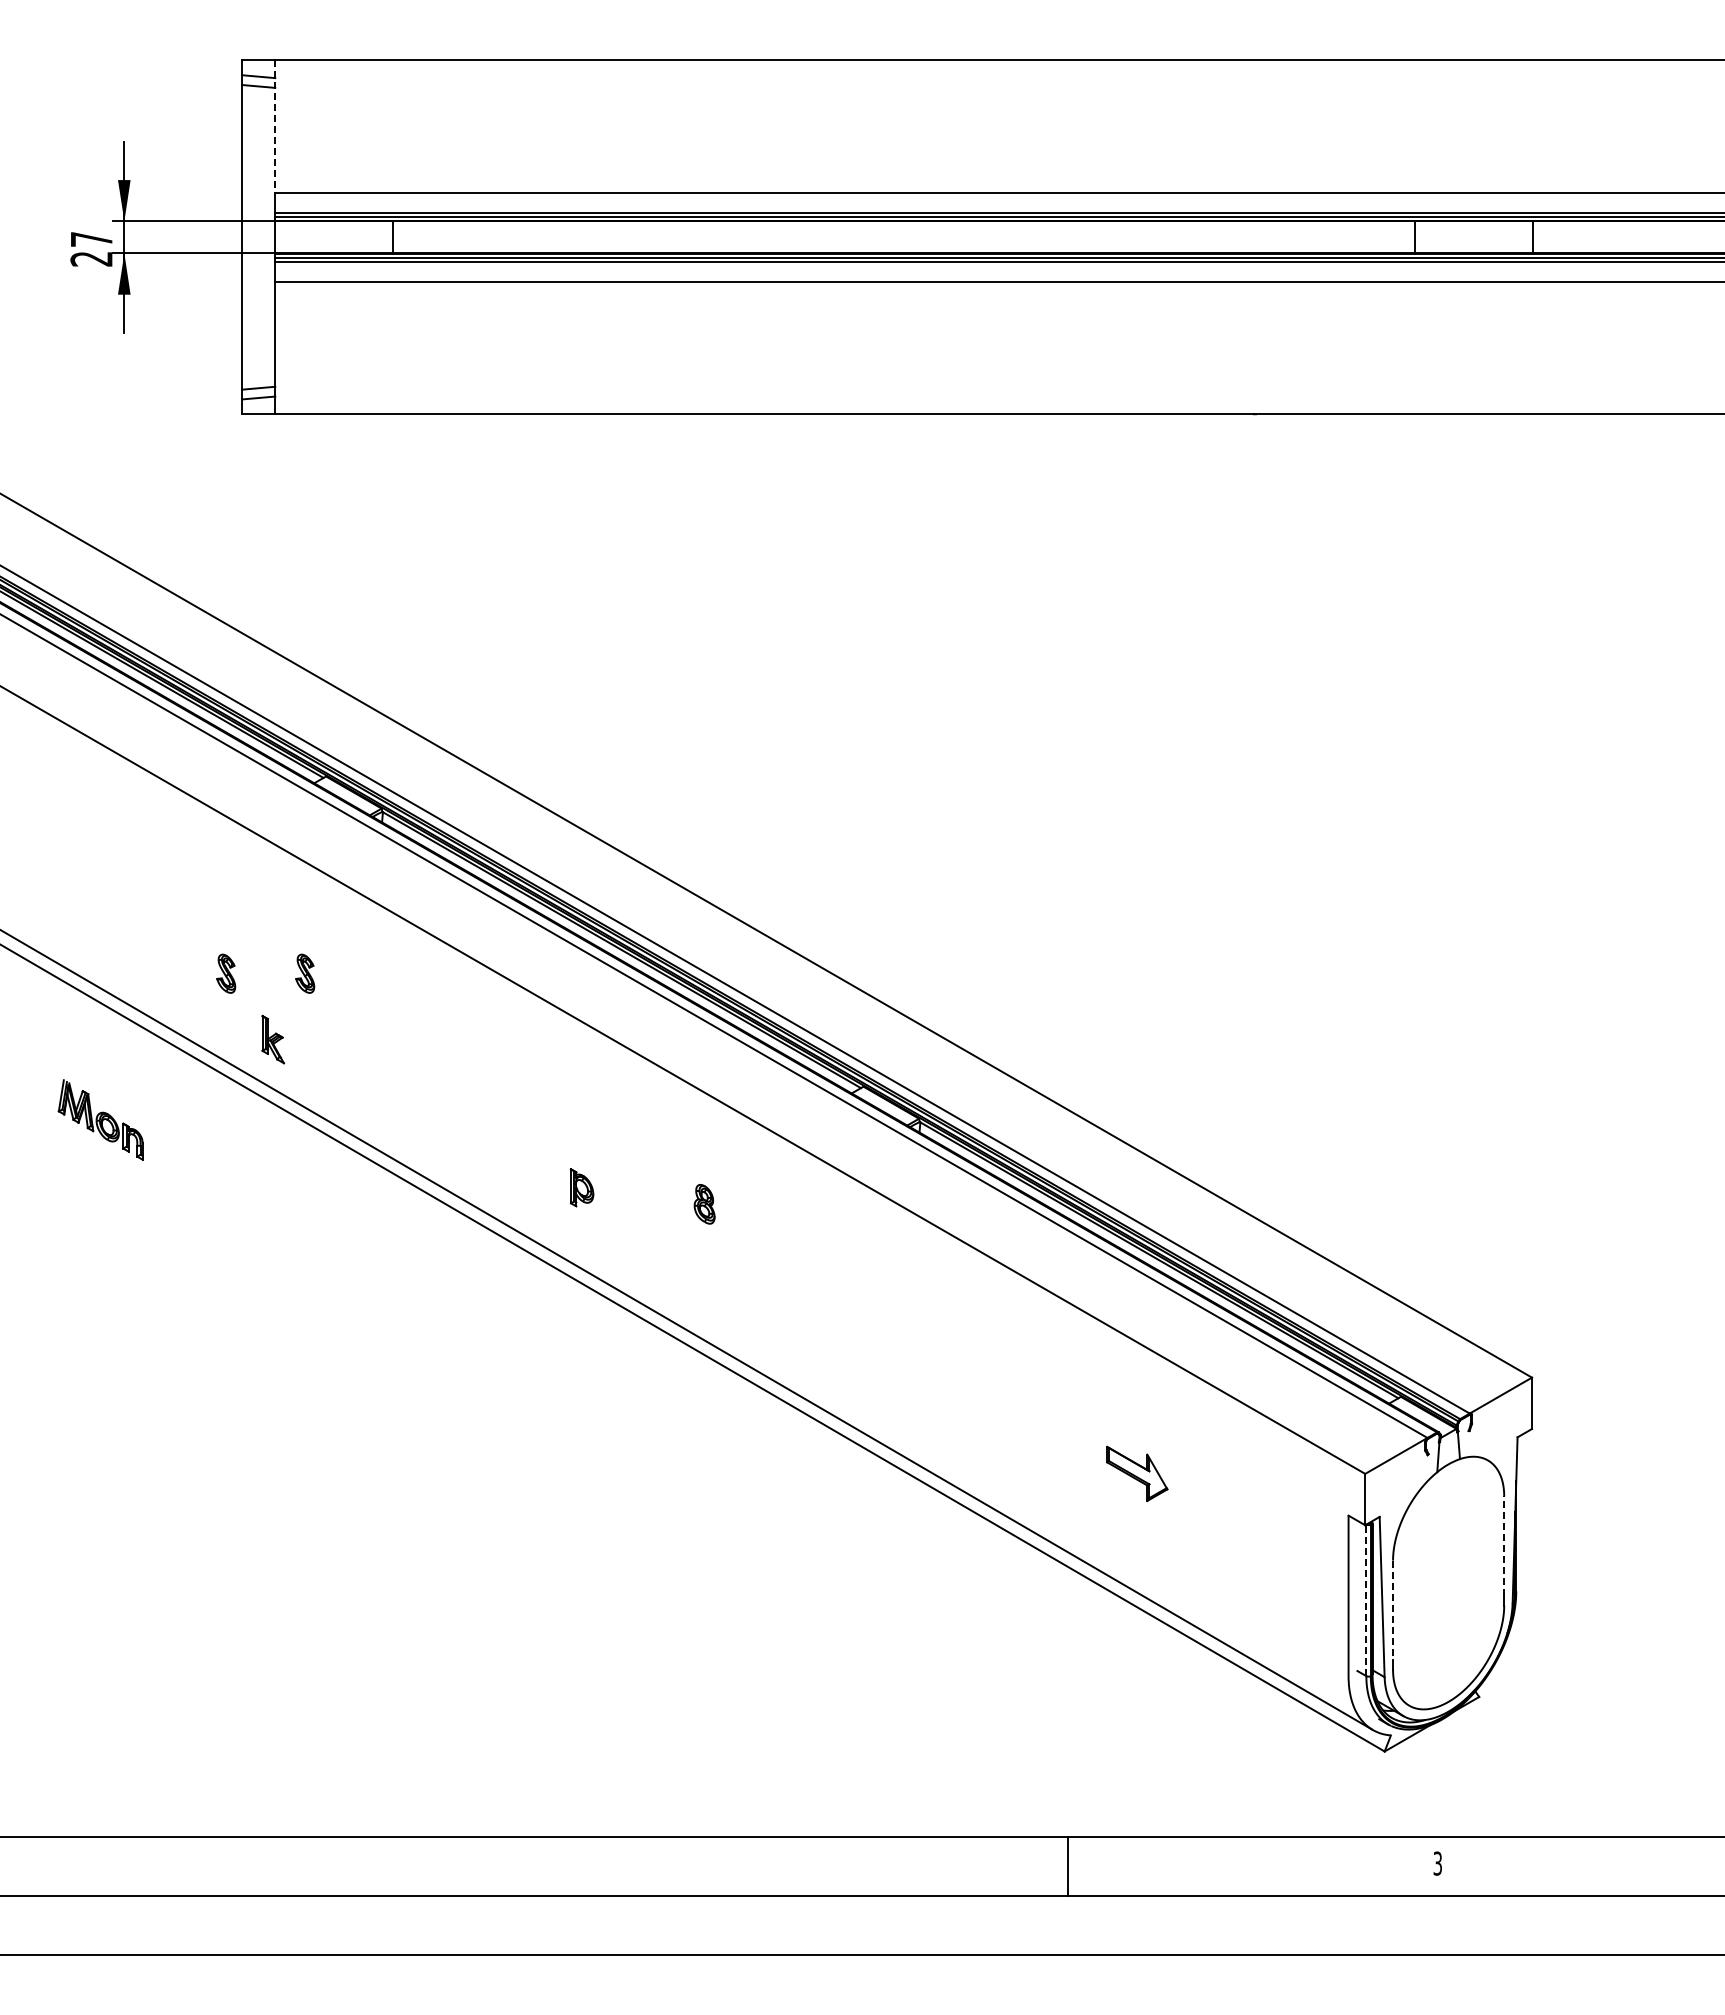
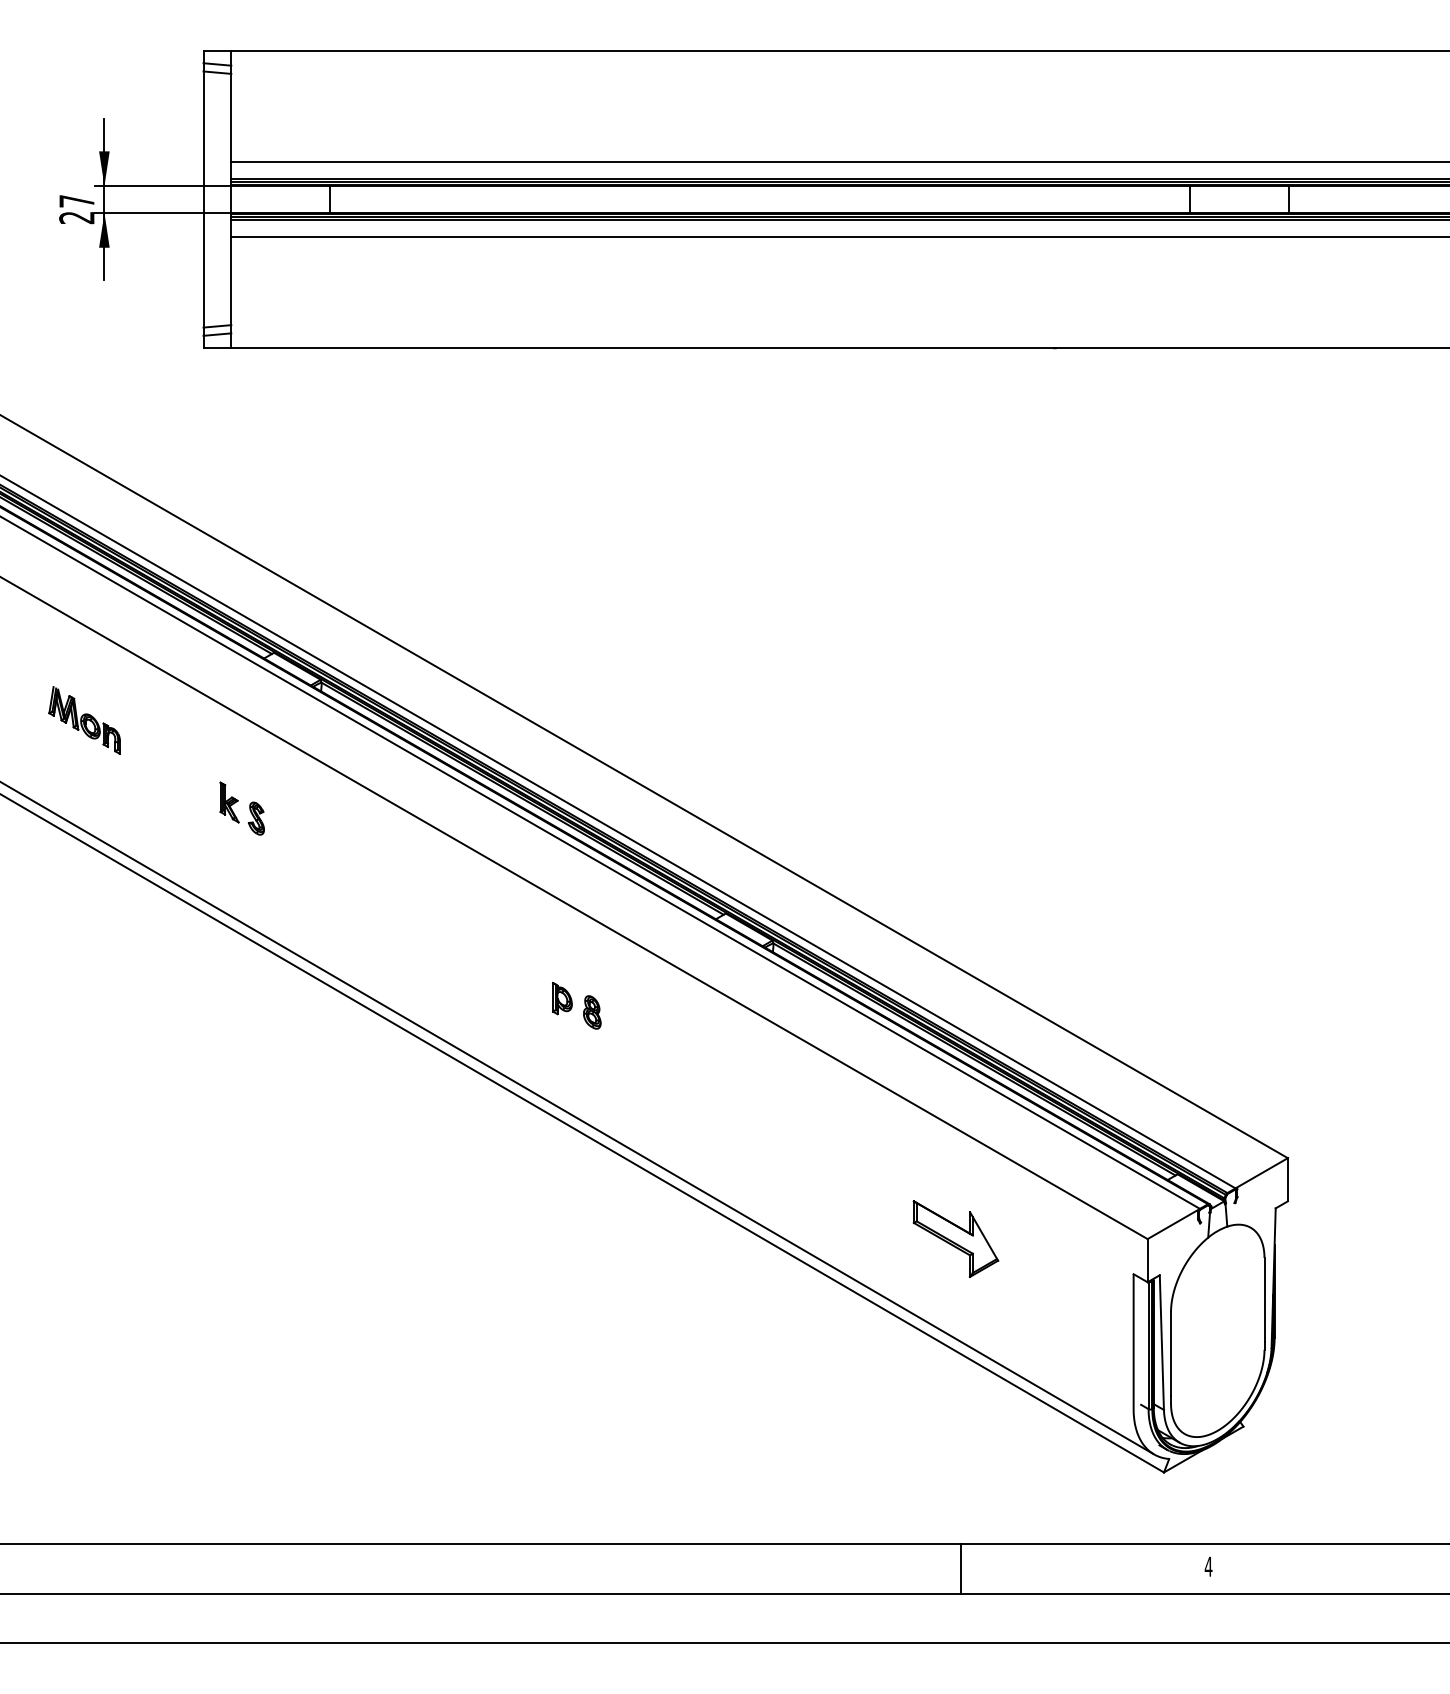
line: (275, 126) -> (231, 106), dashed -> solid
part: (226, 973) -> (190, 818), removed
part: (272, 1039) -> (228, 802), moved
part: (100, 1119) -> (84, 720), moved
part: (581, 1187) -> (561, 998), moved
part: (1137, 1473) -> (956, 1238), size x1.67
line: (1504, 1546) -> (1264, 1300), dashed -> solid
line: (1366, 1600) -> (1148, 1345), dashed -> solid
line: (1393, 1610) -> (1171, 1353), dashed -> solid
text: (1437, 1863) -> (1208, 1566), 3 -> 4
line: (1067, 1865) -> (960, 1568), moved

